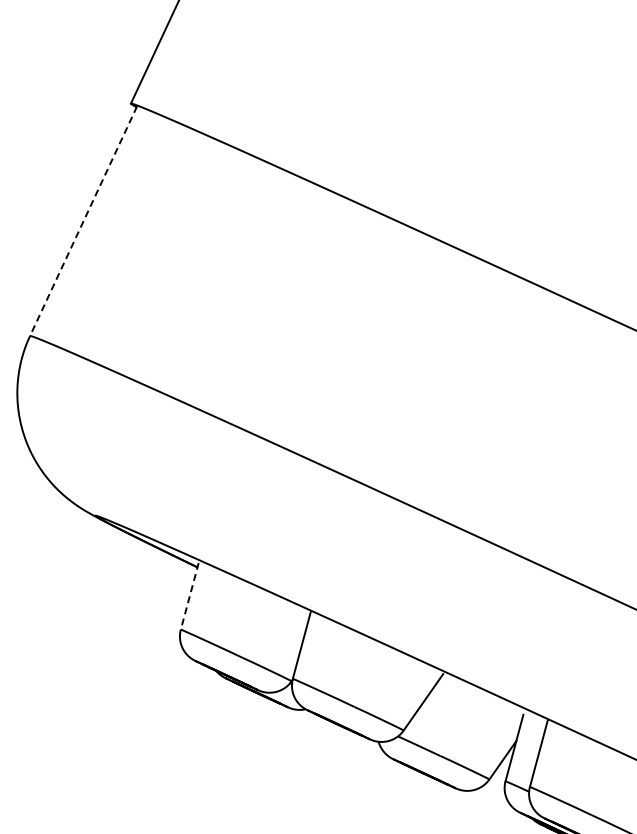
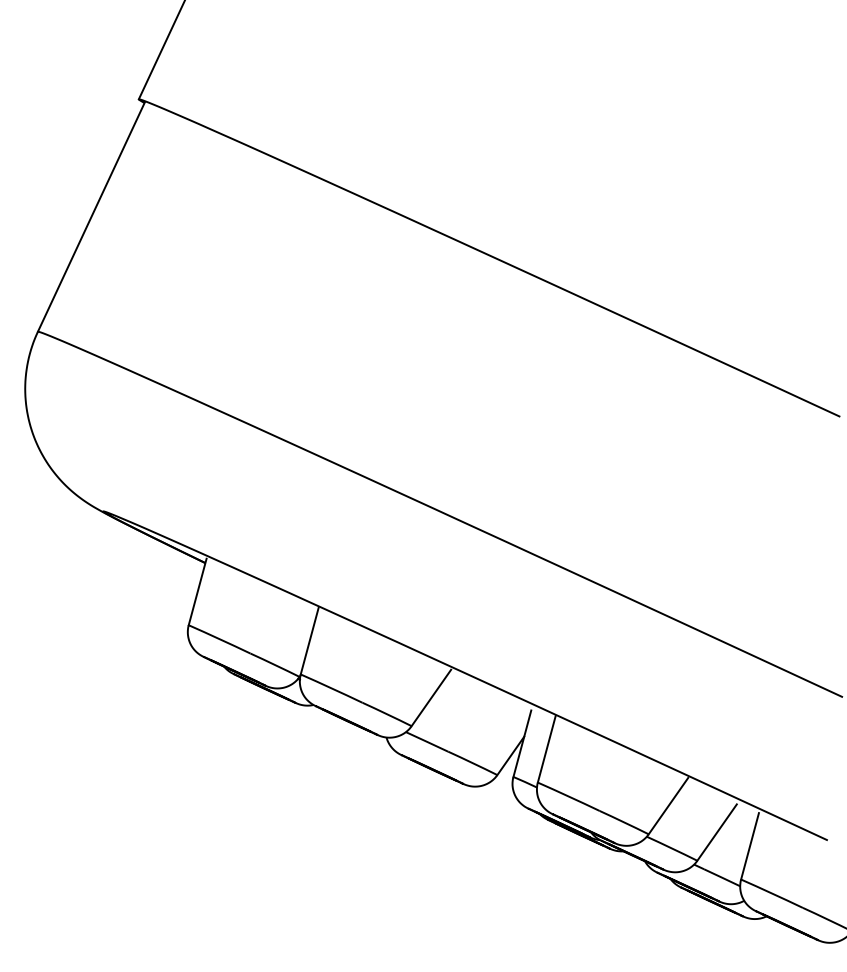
line: (83, 220) -> (91, 216), dashed -> solid
line: (189, 596) -> (197, 592), dashed -> solid

